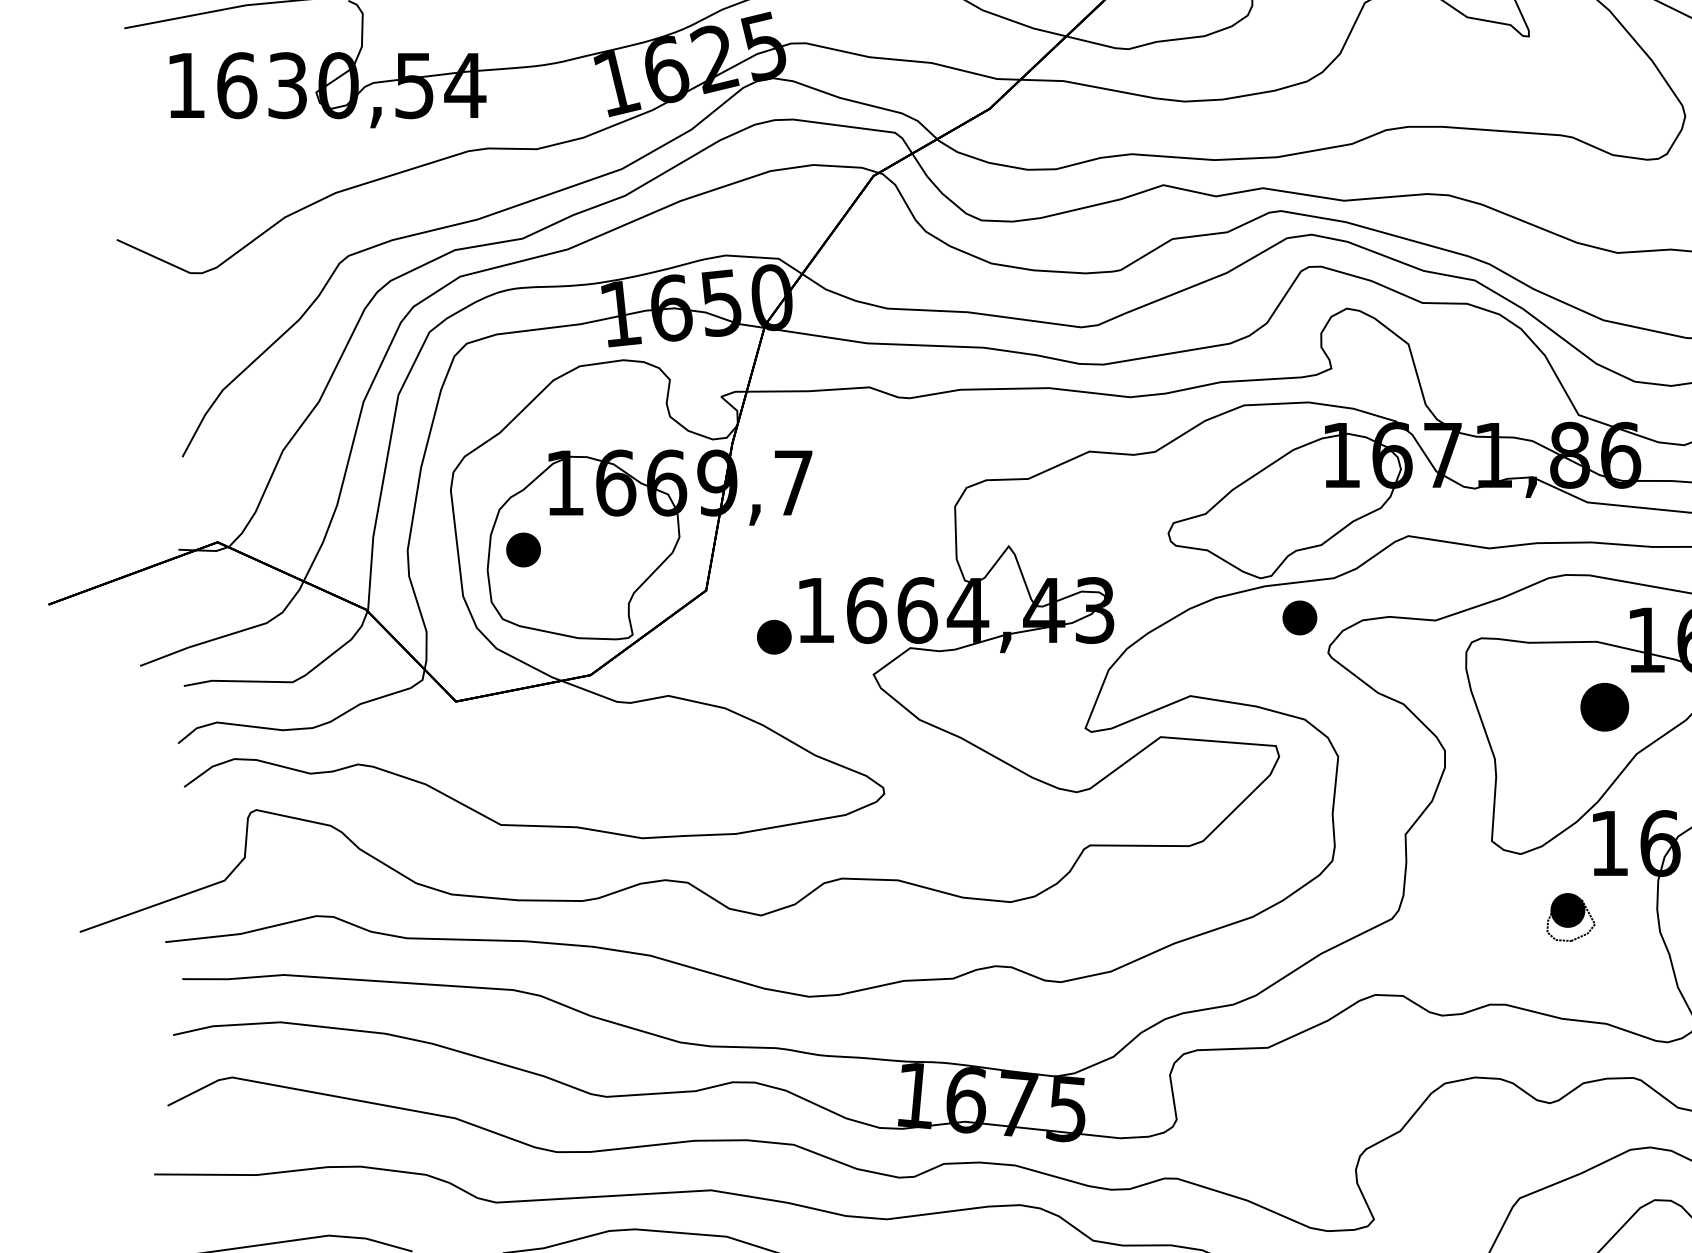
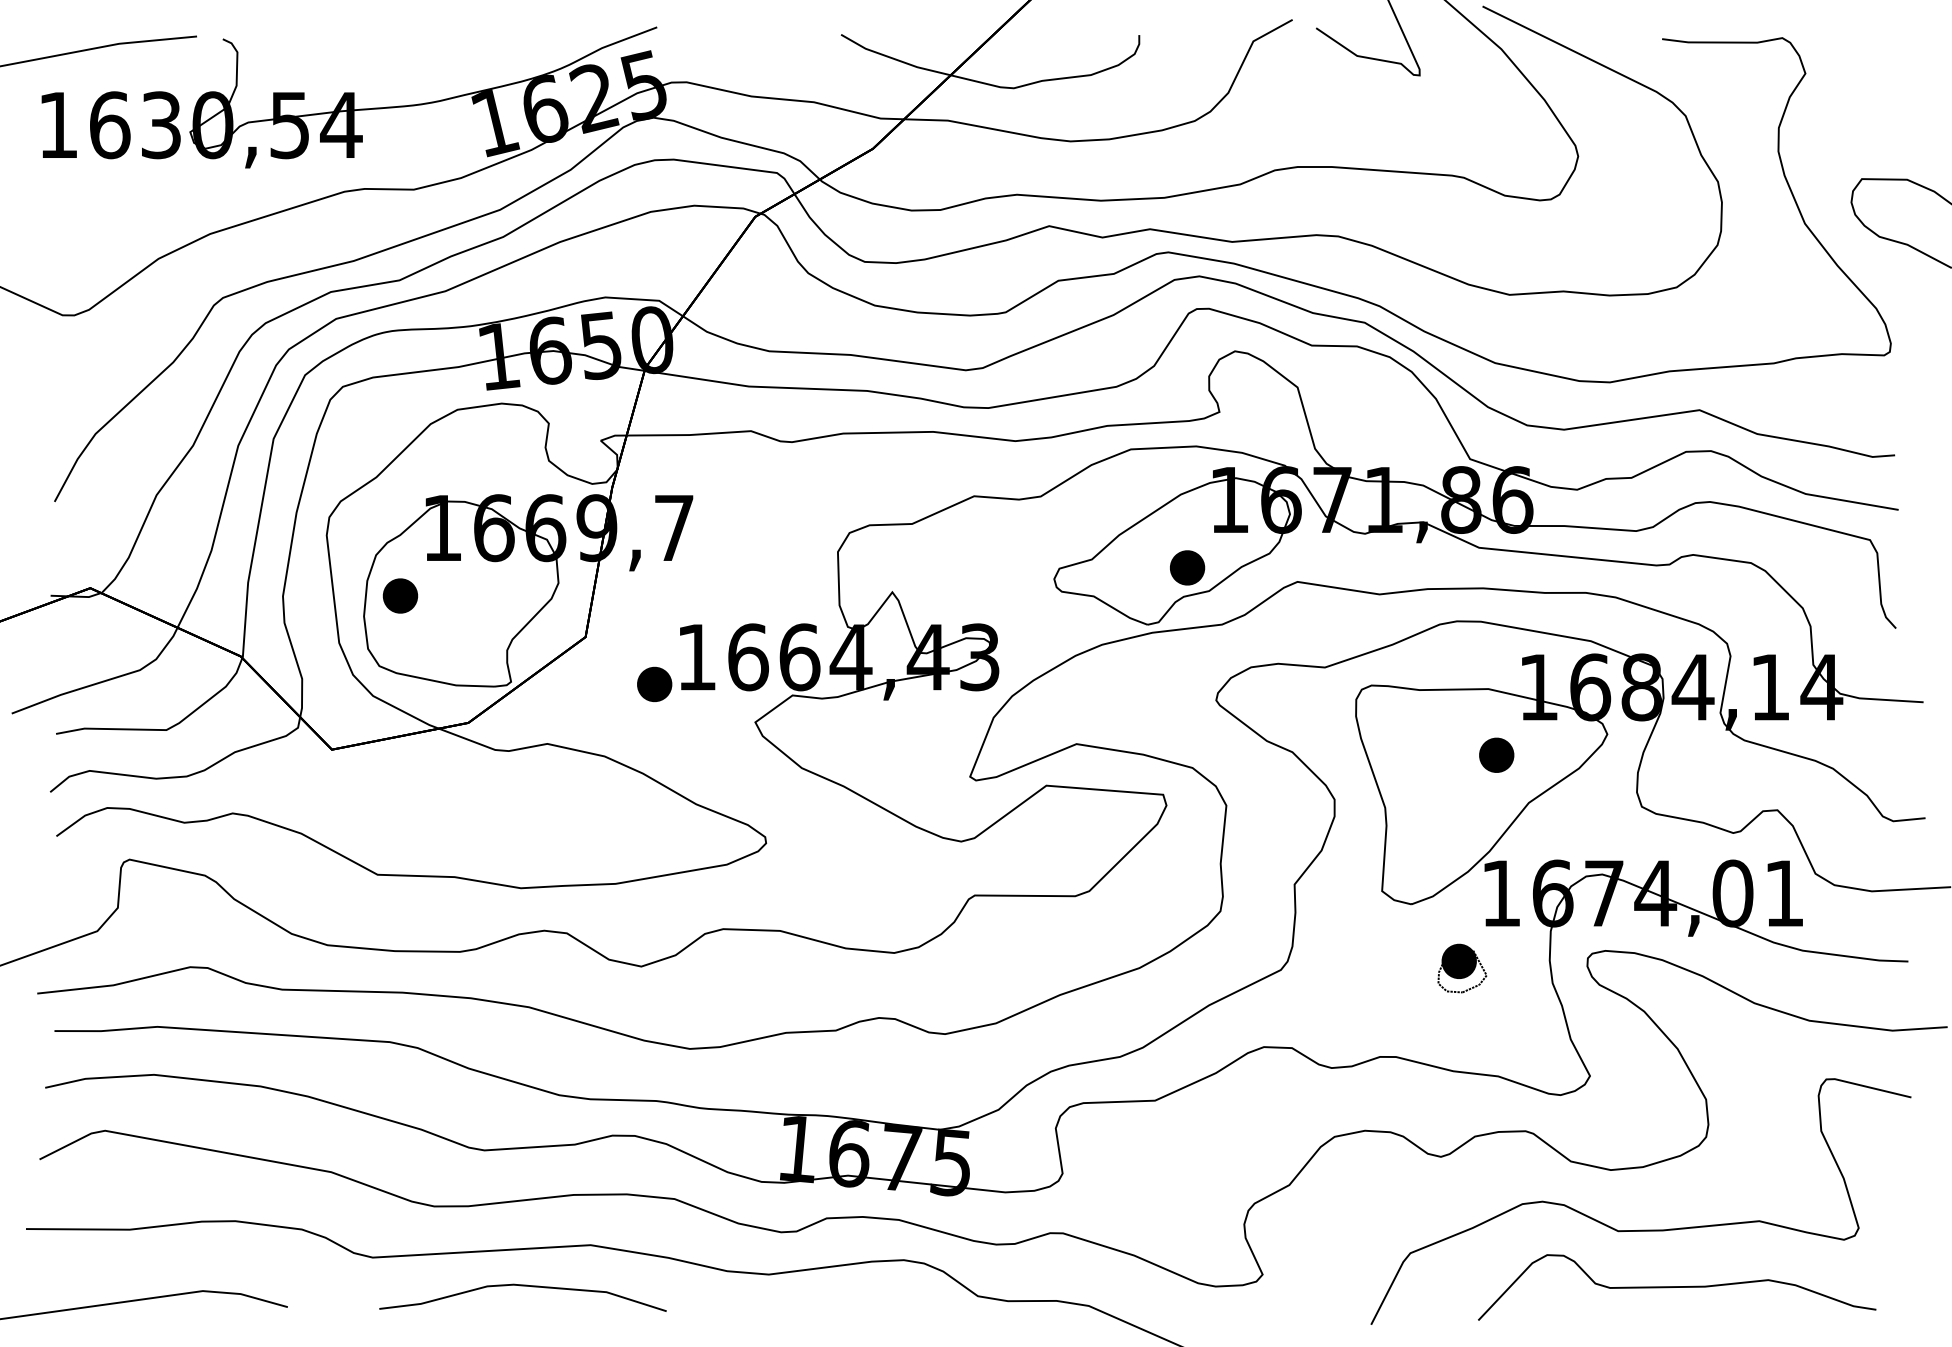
part: (1299, 617) -> (1187, 567), moved
part: (1604, 706) -> (1496, 754), size x0.71

